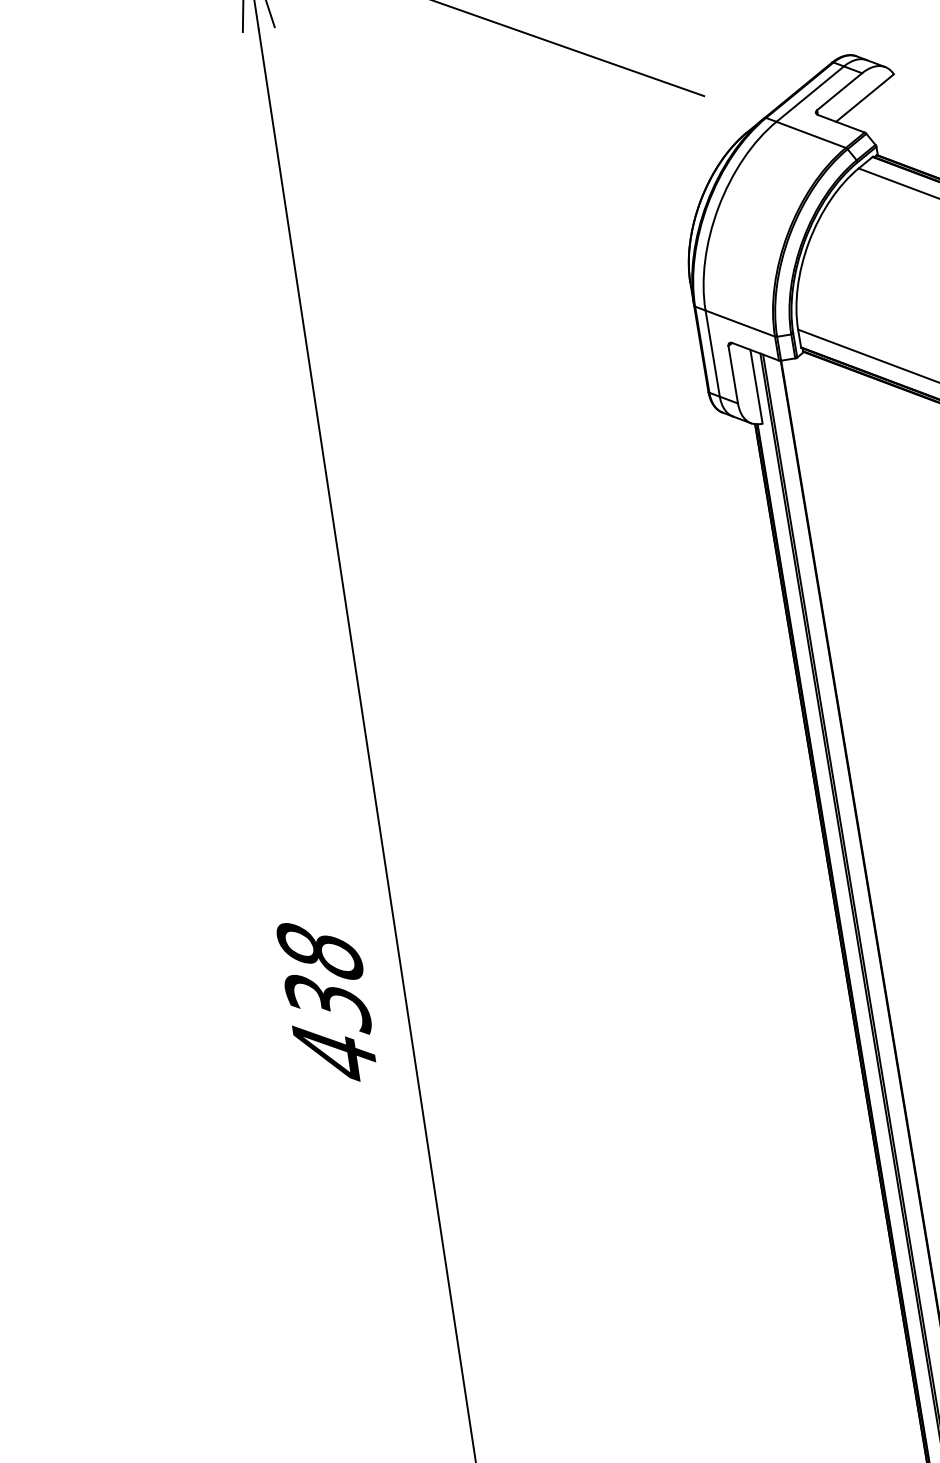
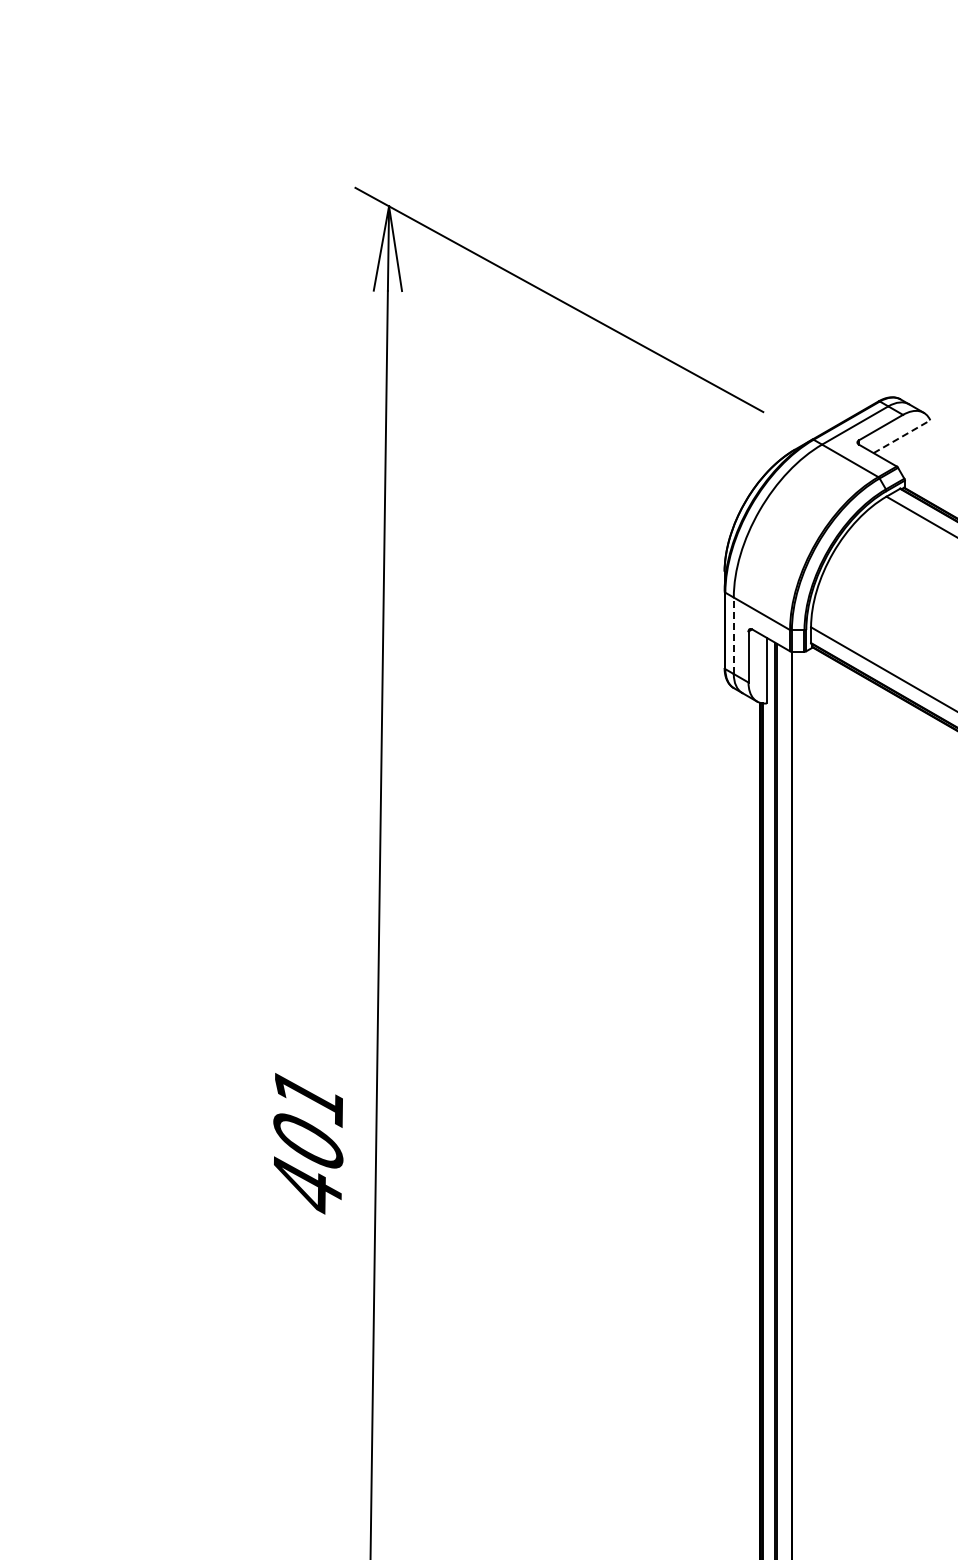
line: (864, 97) -> (901, 436), solid -> dashed
line: (712, 353) -> (733, 635), solid -> dashed
text: (324, 978) -> (308, 1120), 438 -> 401

